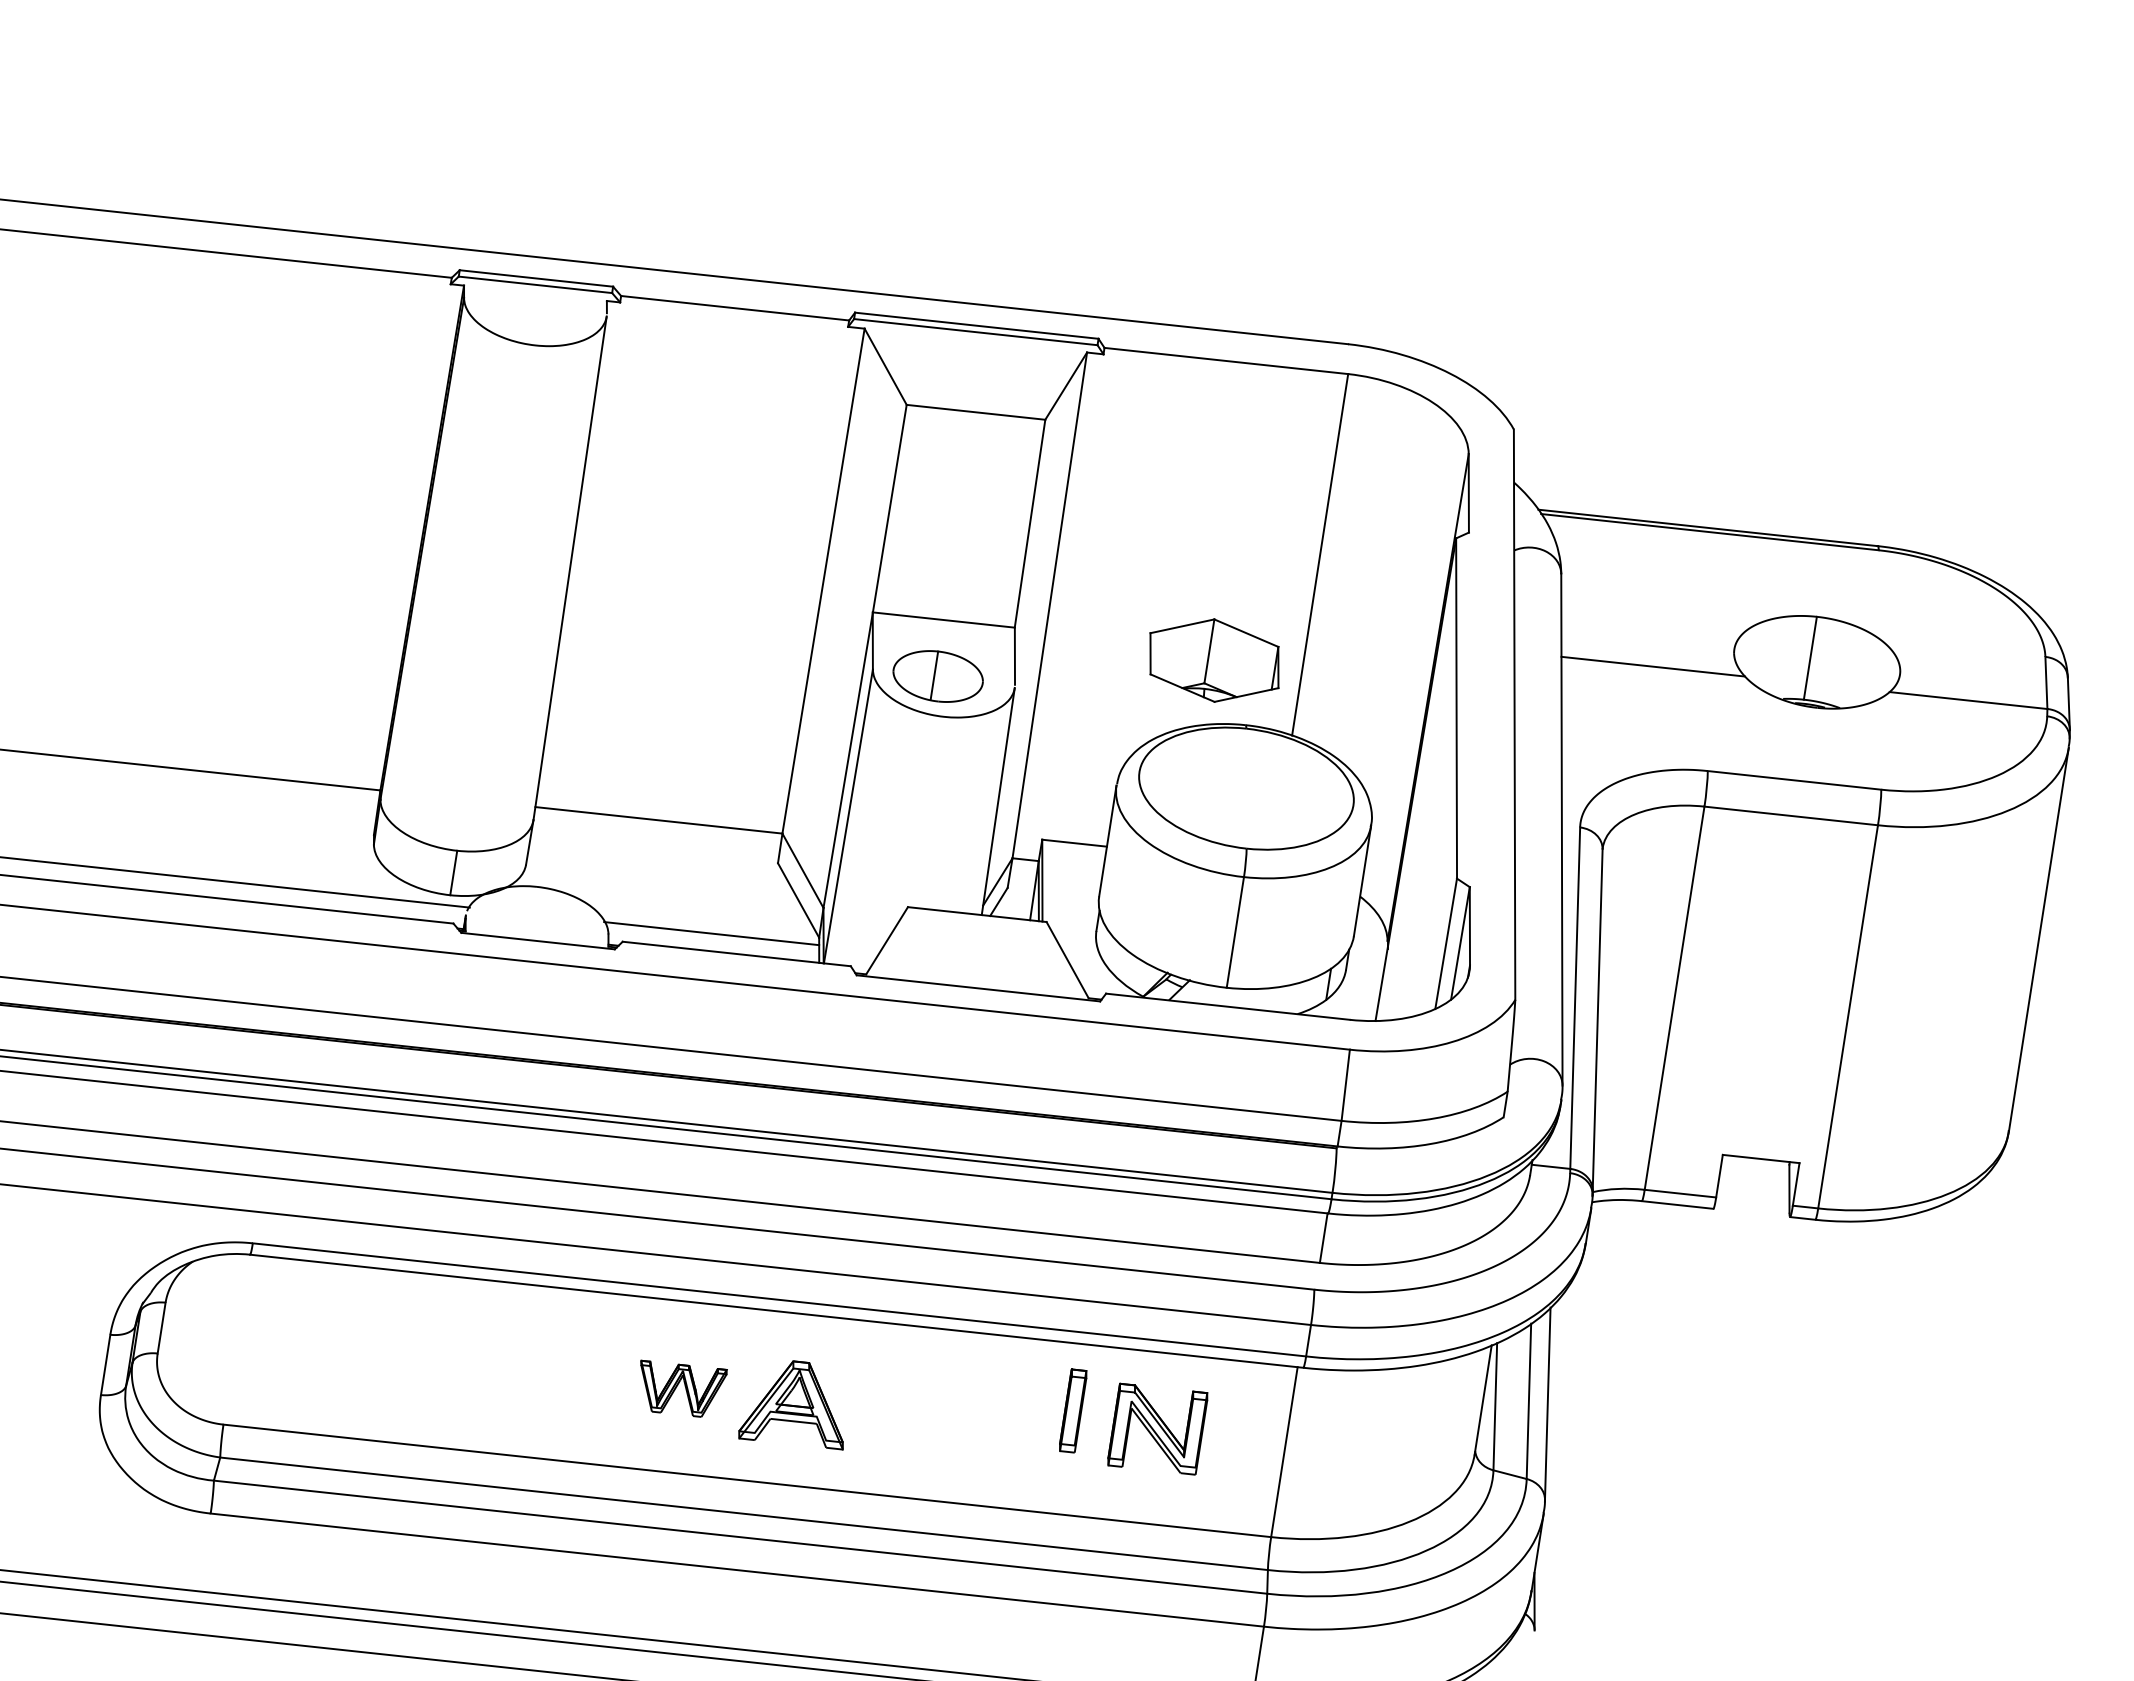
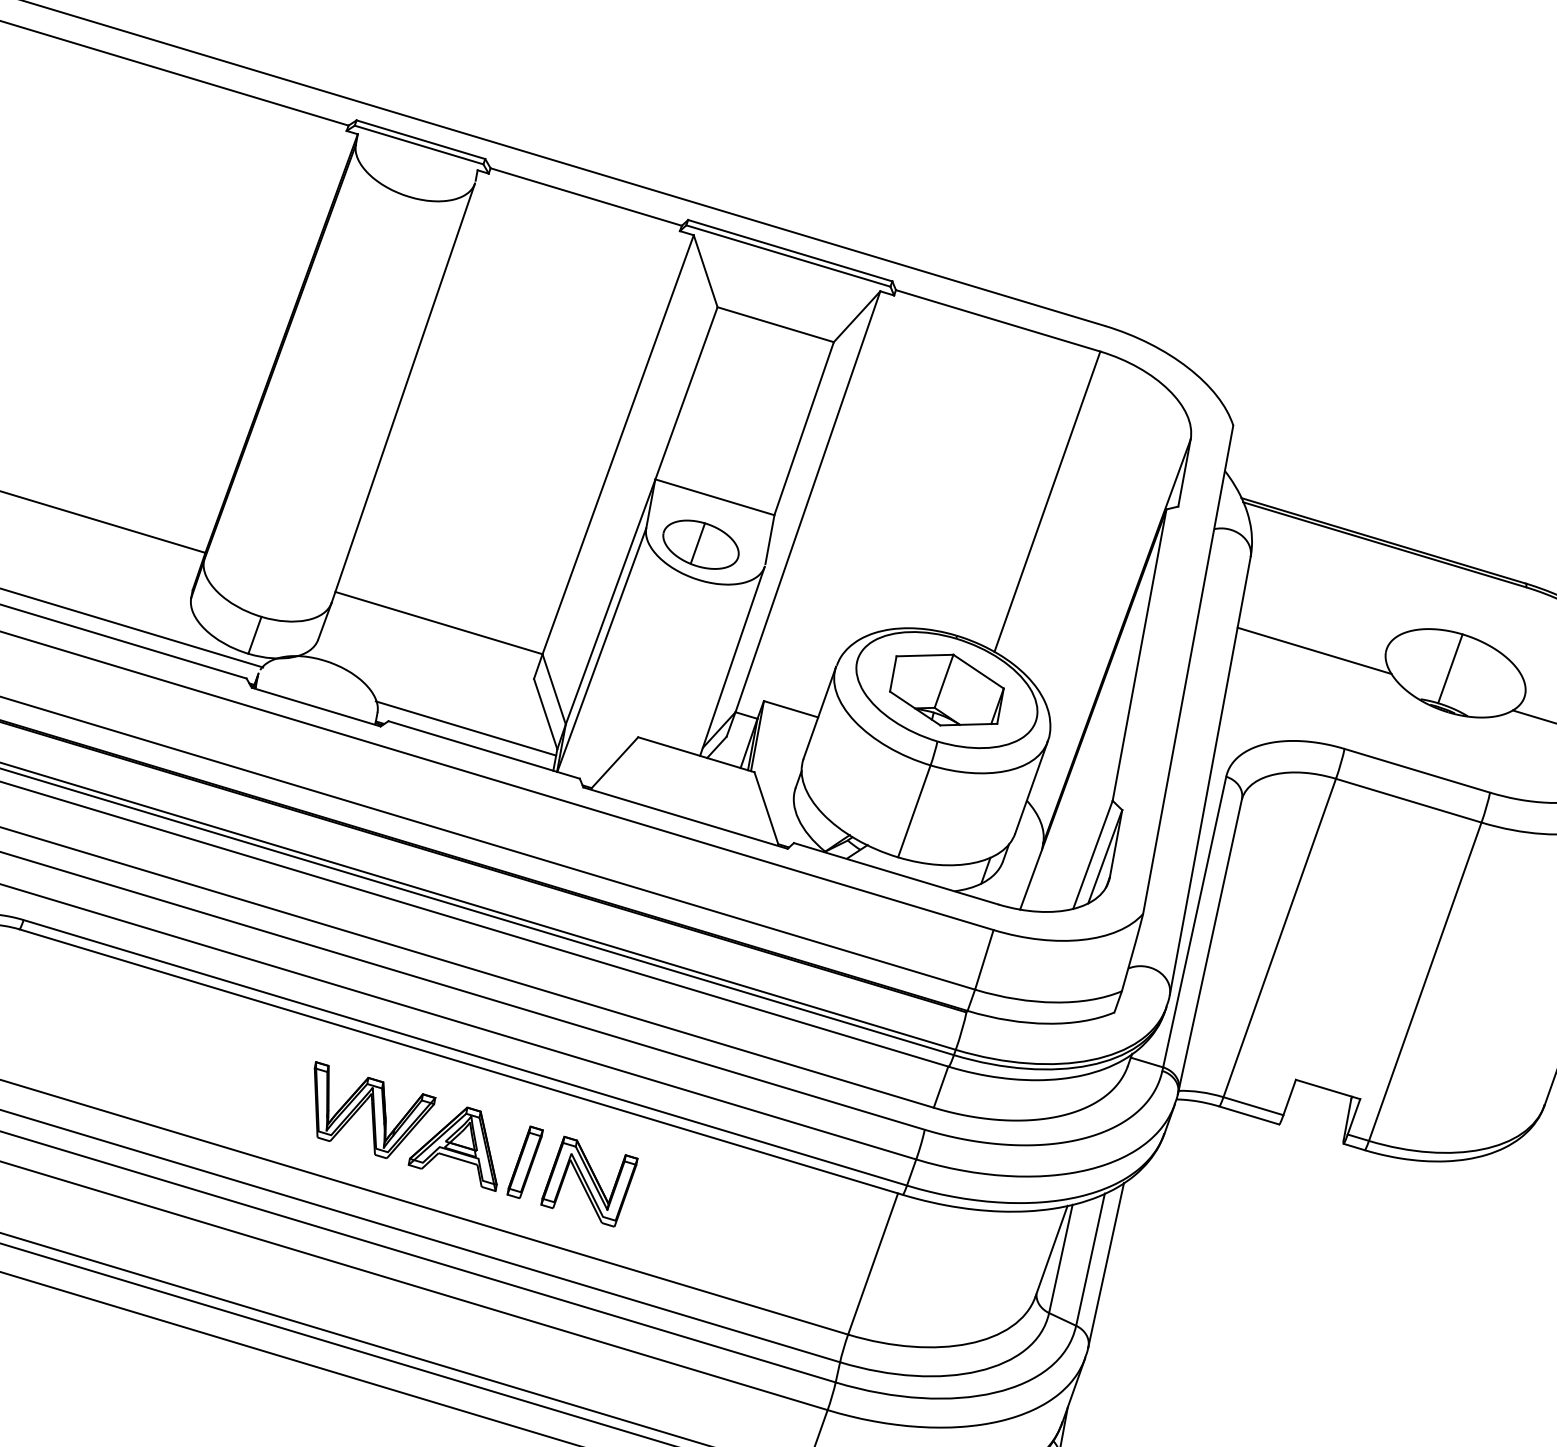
part: (1214, 660) -> (946, 689), moved
part: (683, 1388) -> (369, 1113), size x1.67
part: (1073, 1410) -> (525, 1162), moved
part: (1157, 1428) -> (589, 1181), moved

